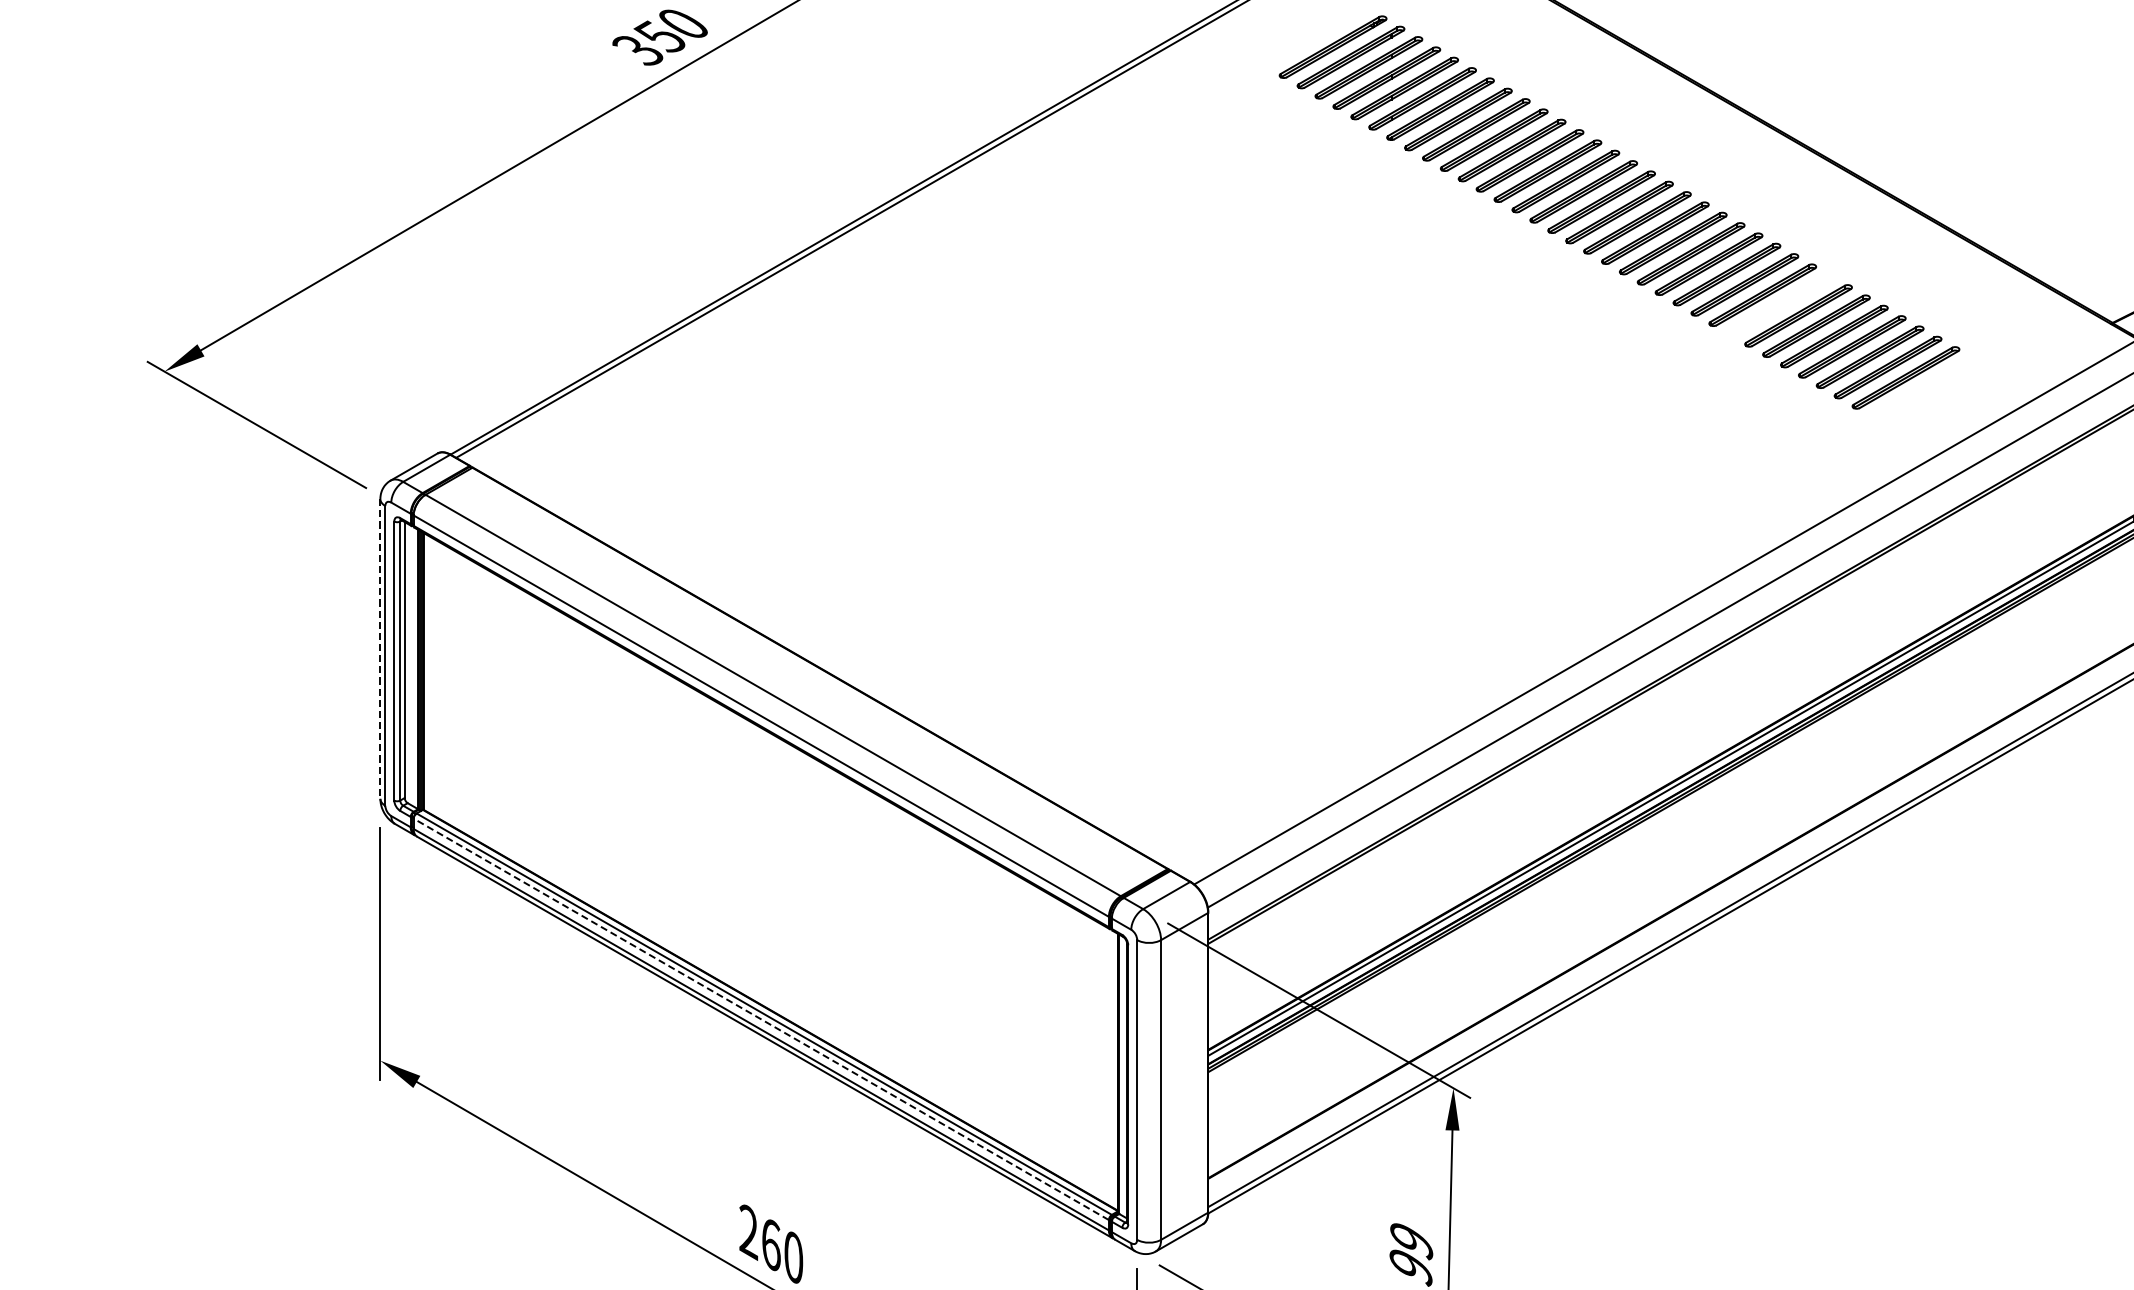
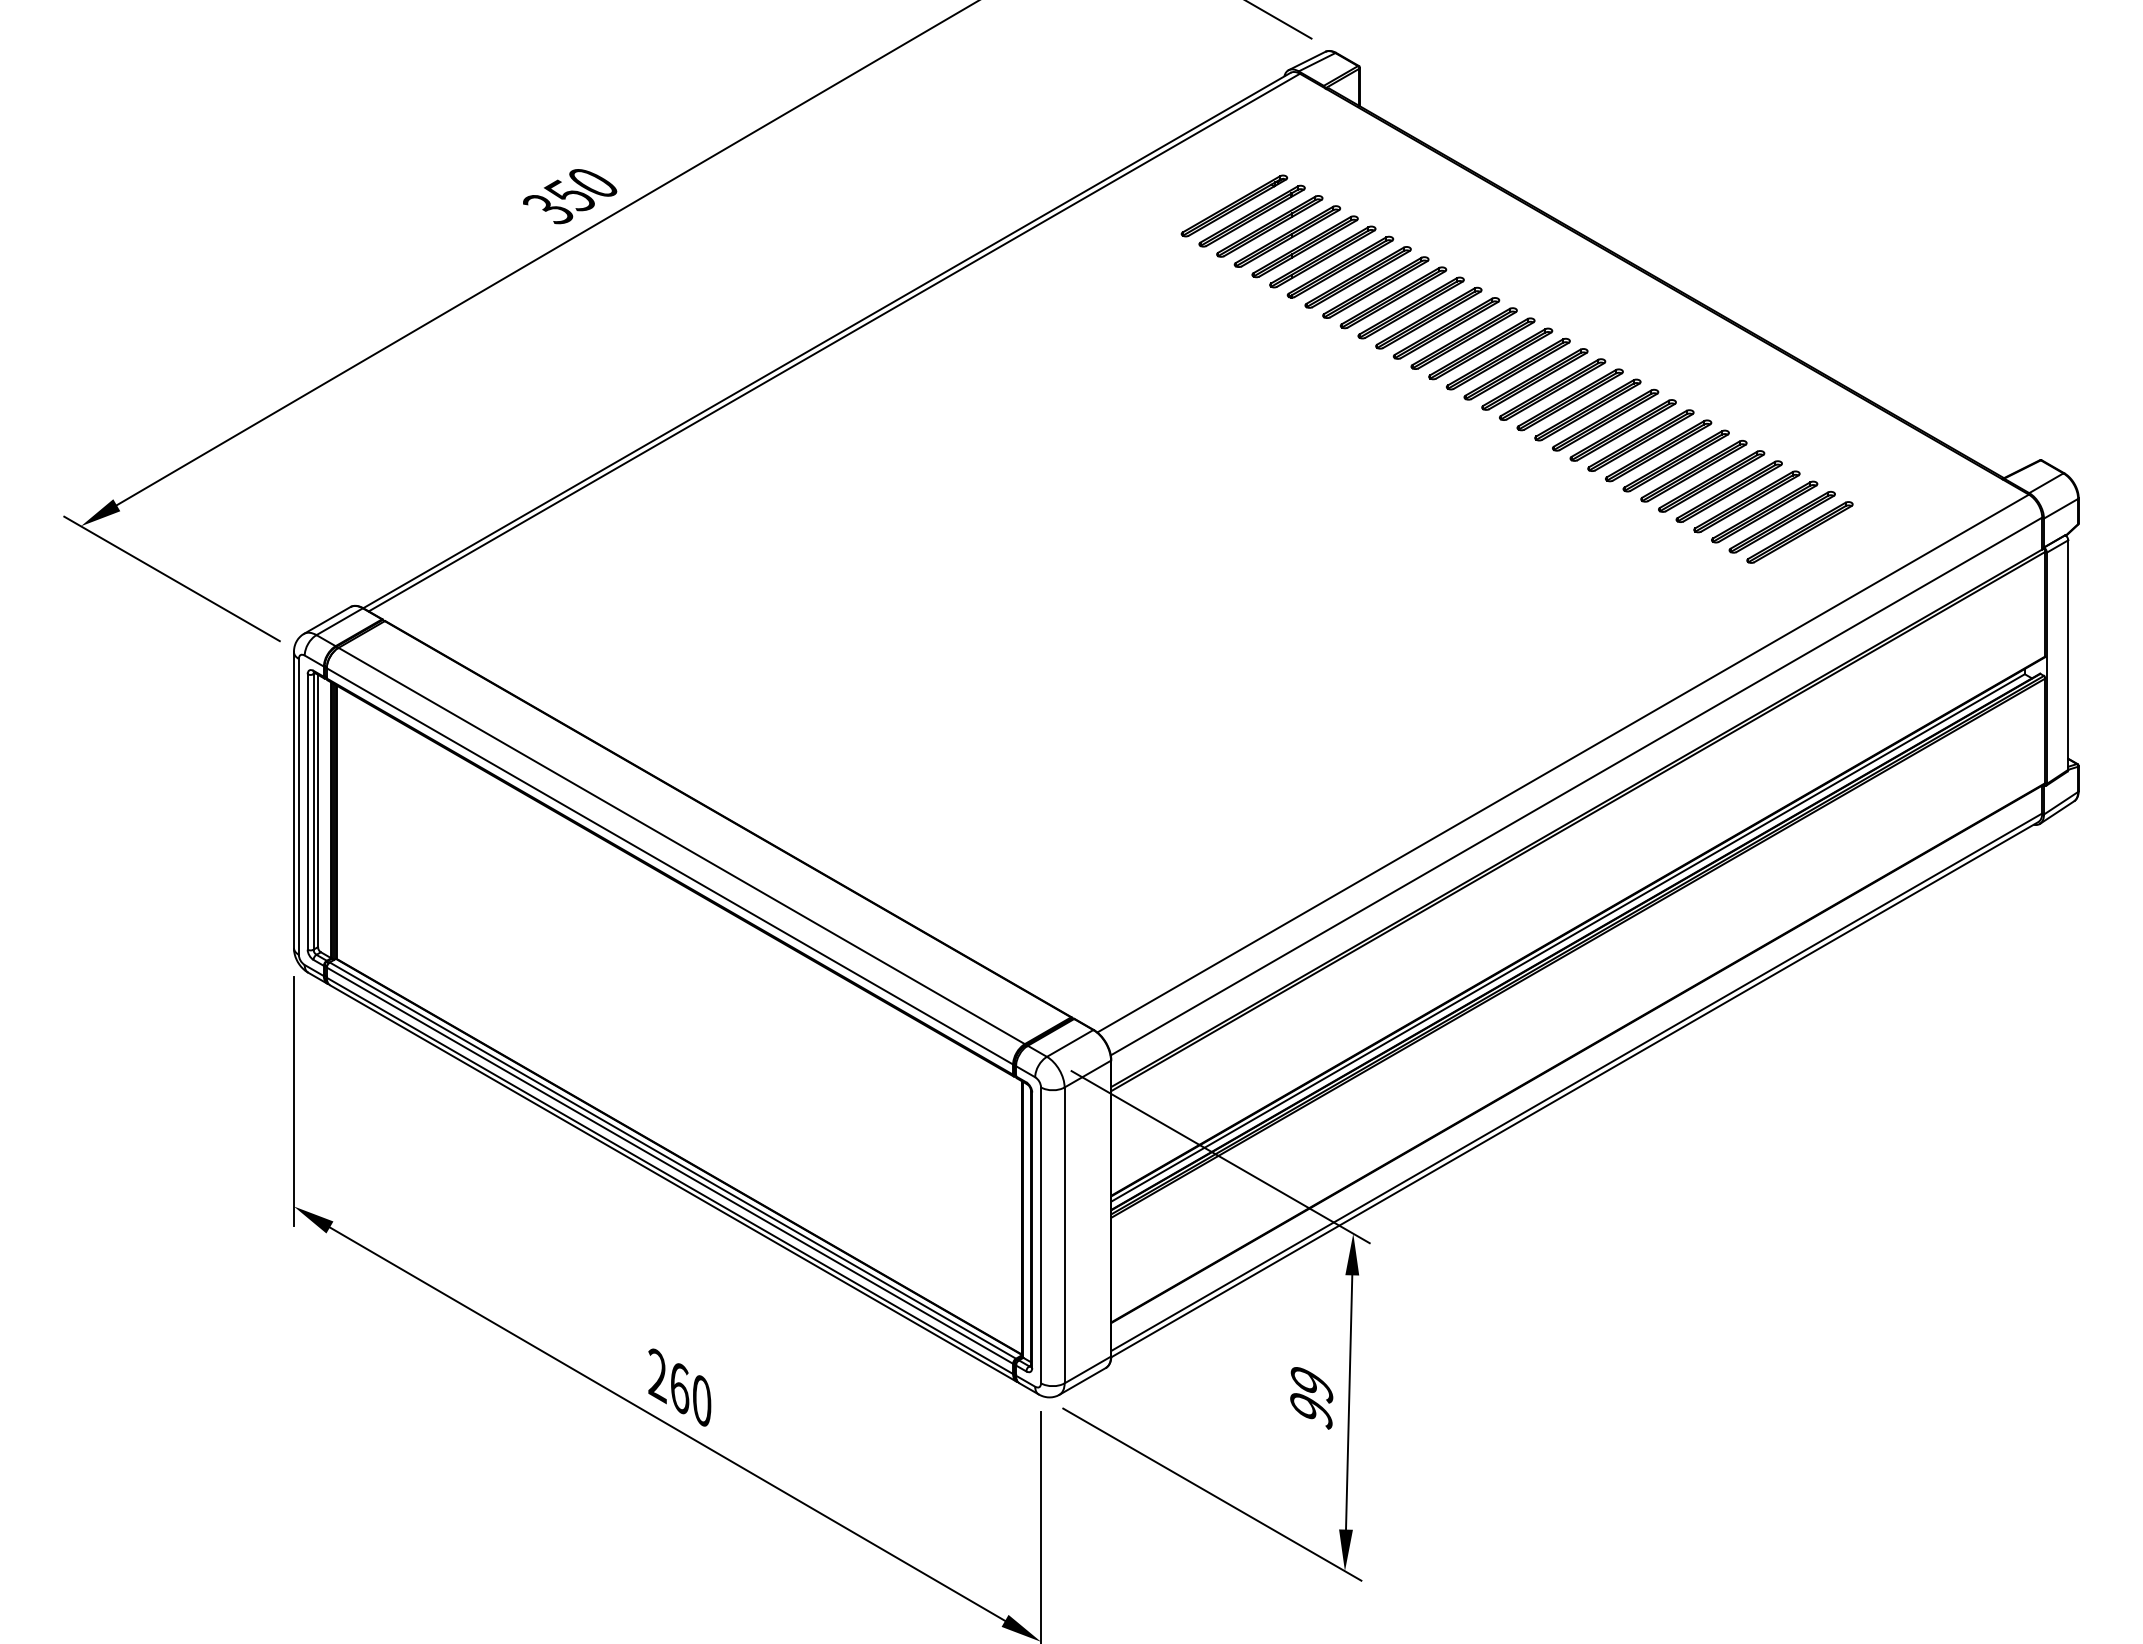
part: (1779, 305) -> (1675, 460), added
line: (379, 649) -> (293, 800), dashed -> solid
line: (760, 1019) -> (669, 1165), dashed -> solid

